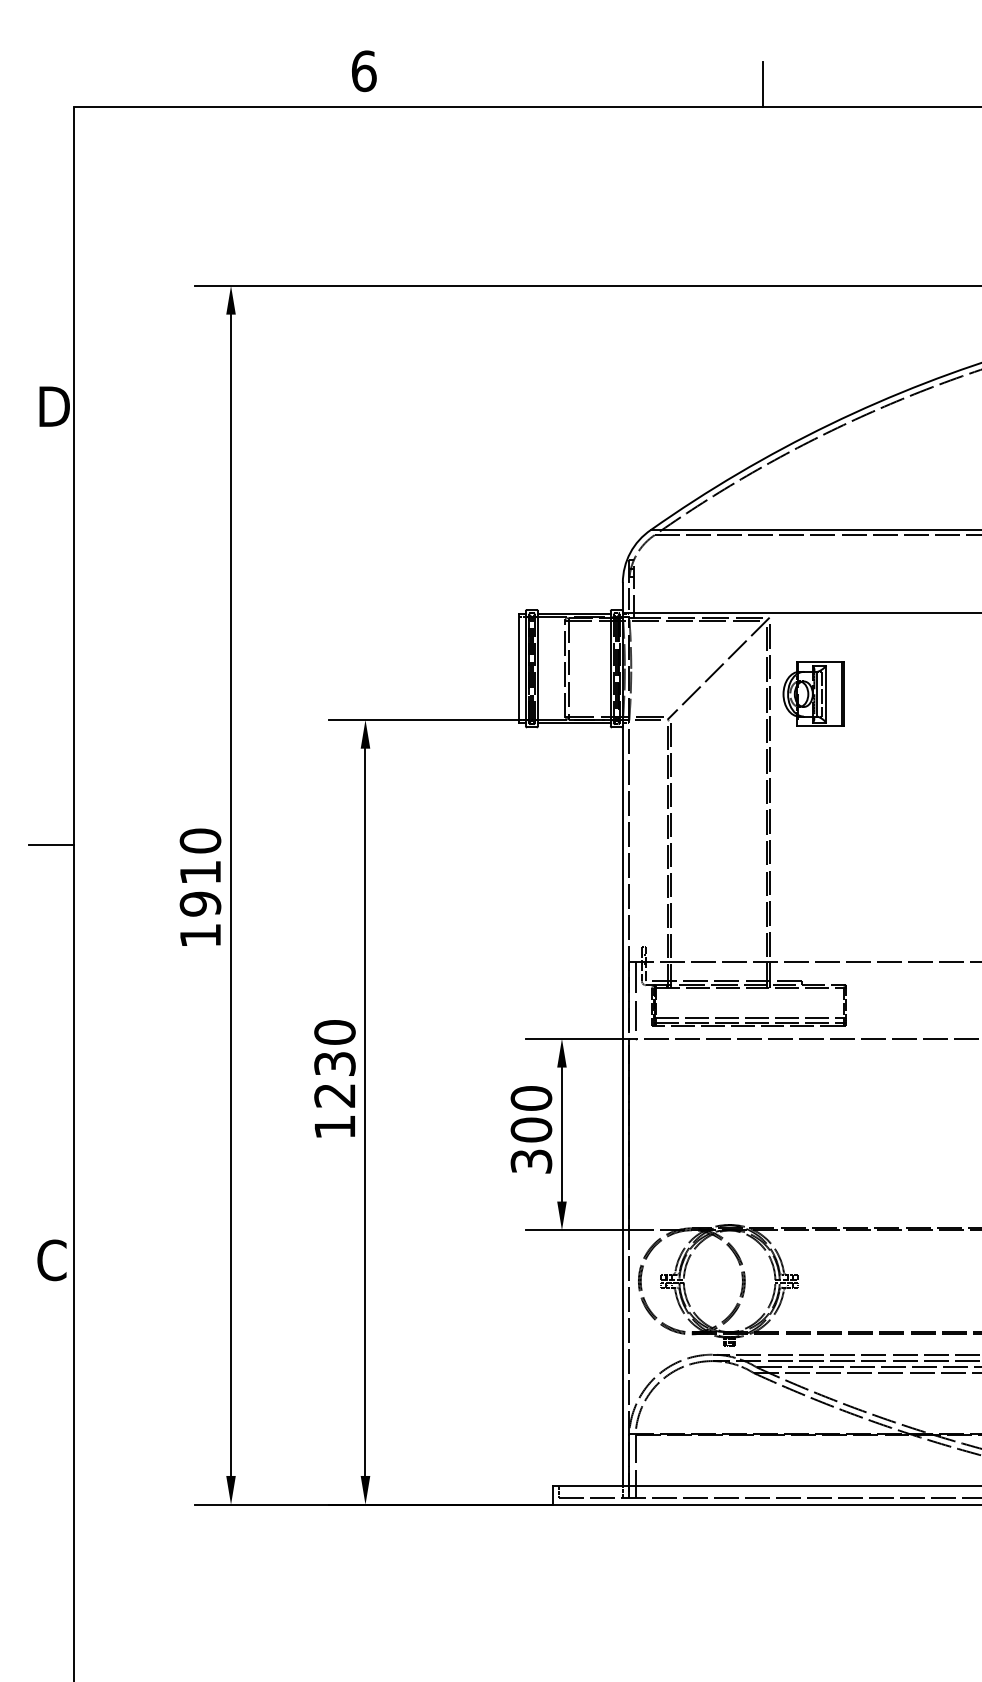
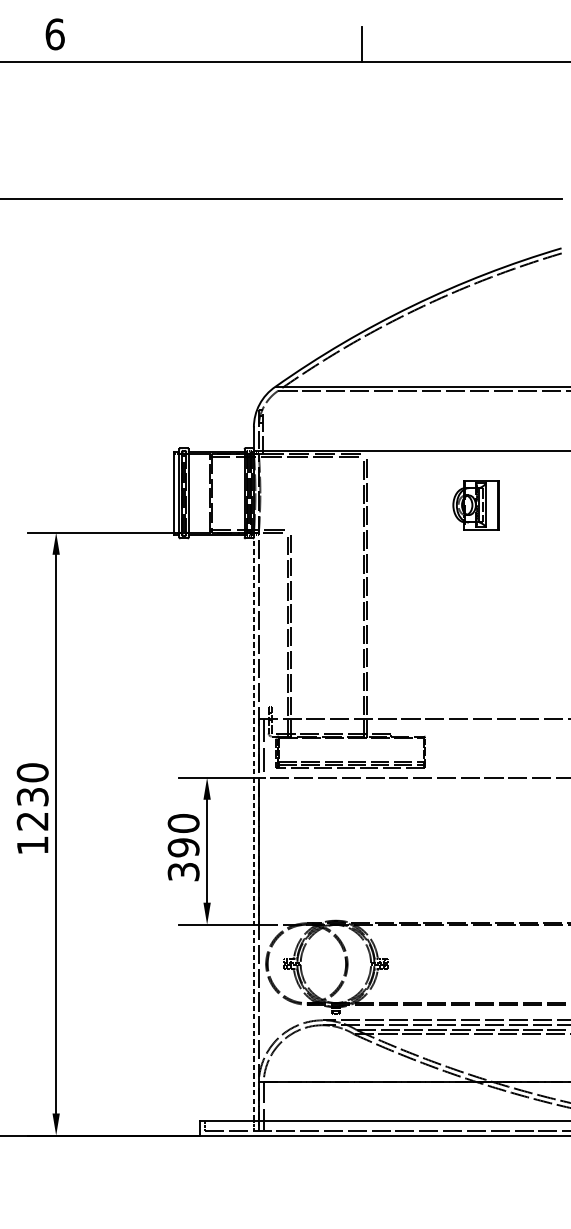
line: (718, 668) -> (327, 493), removed
part: (813, 693) -> (476, 504), moved
line: (622, 1105) -> (253, 828), solid -> dashed
text: (531, 1129) -> (183, 847), 300 -> 390

